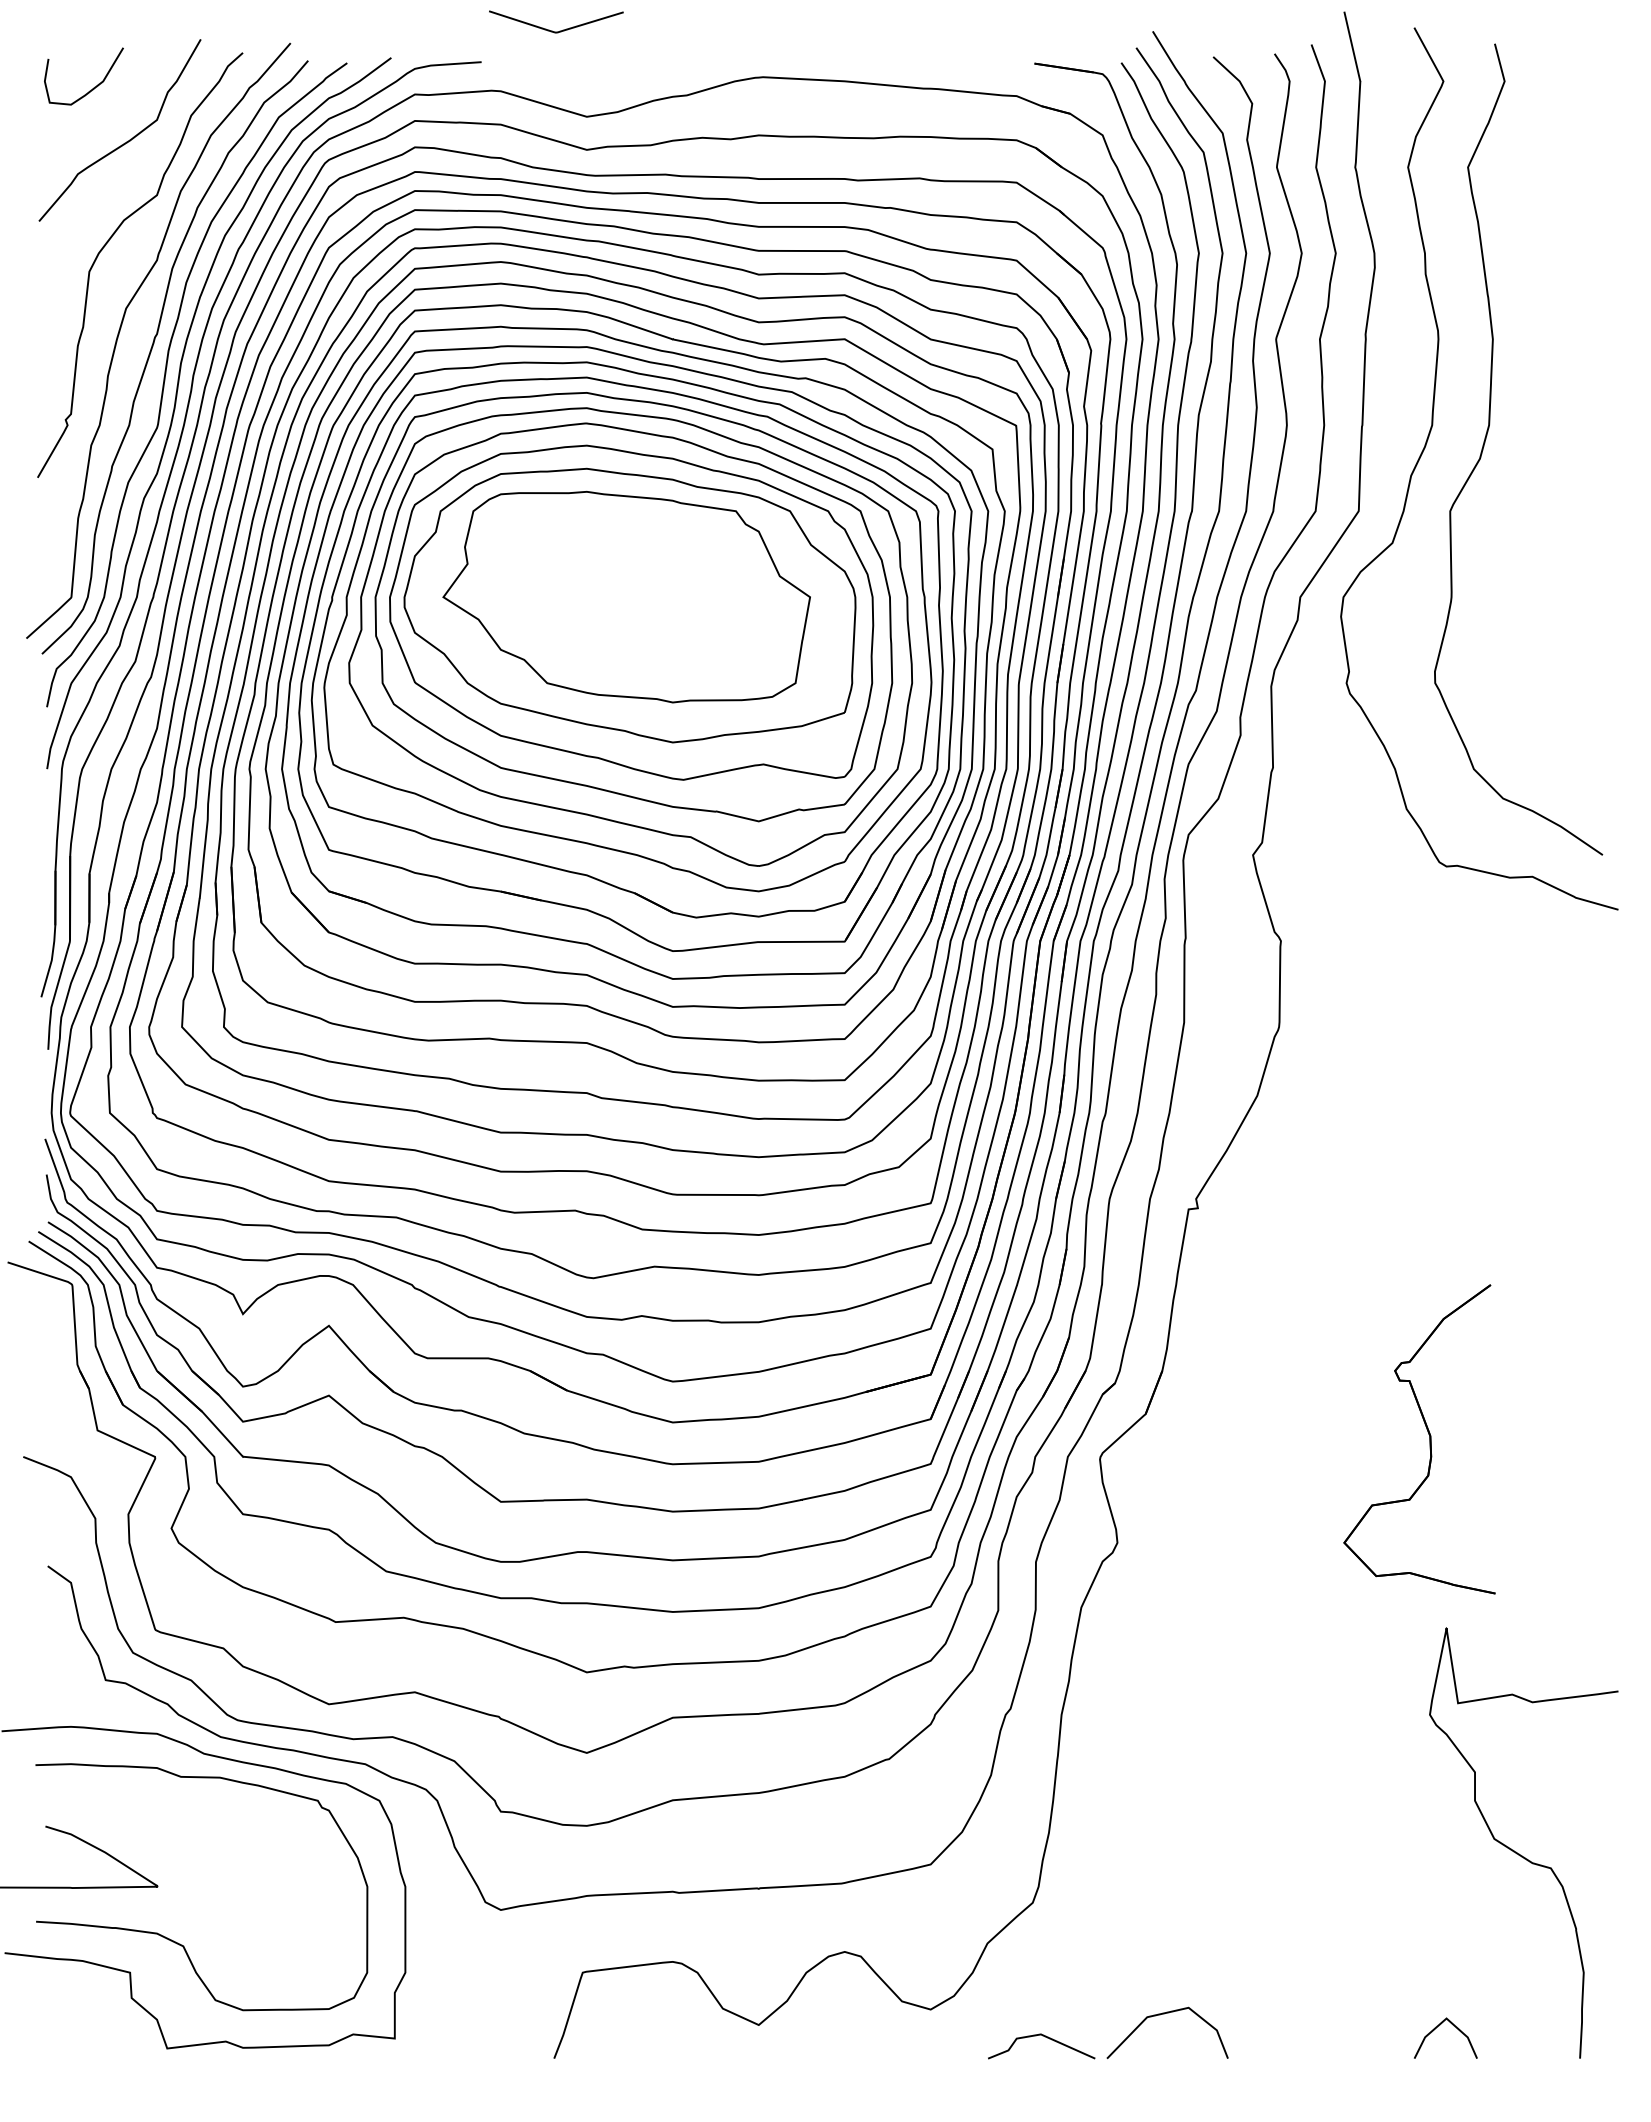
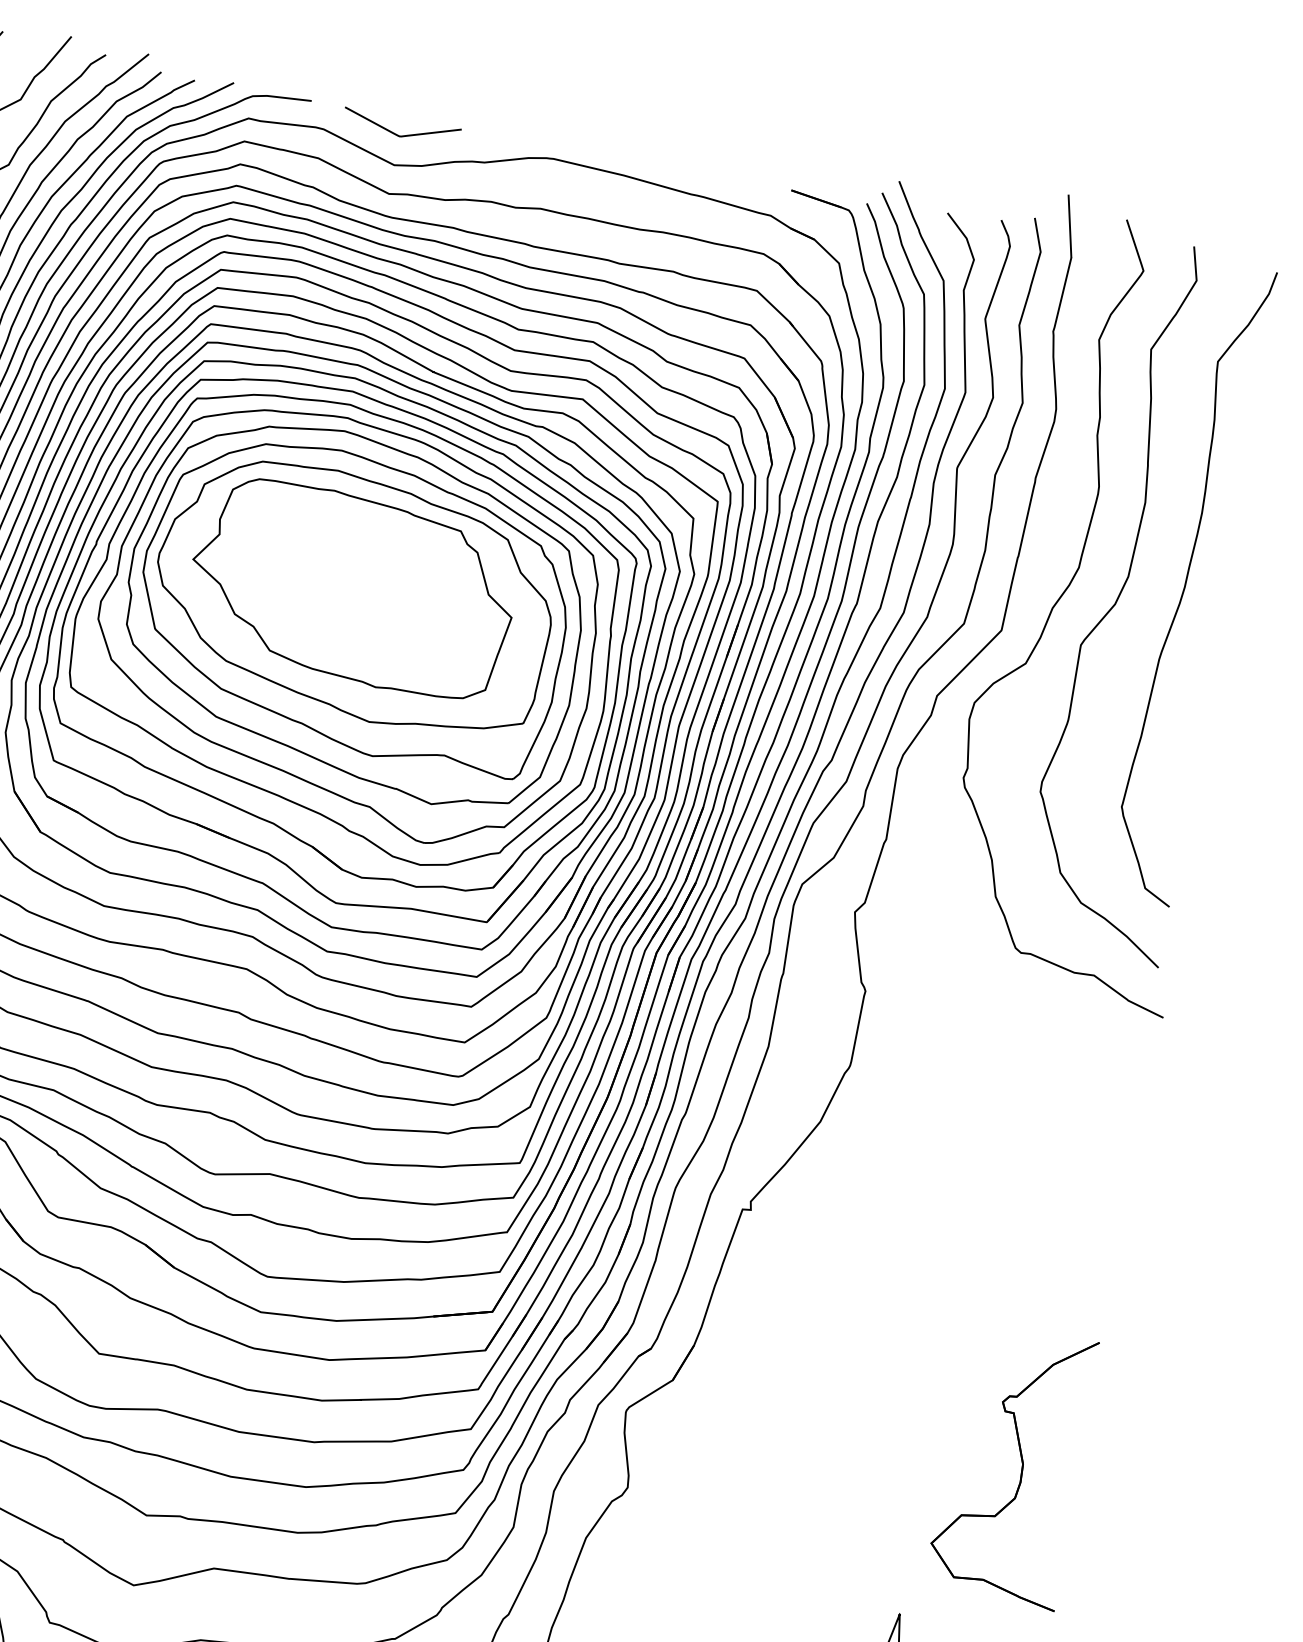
curve: (559, 30) -> (403, 135), moved
curve: (1555, 420) -> (1186, 583), added
part: (1429, 1439) -> (1021, 1467), moved

